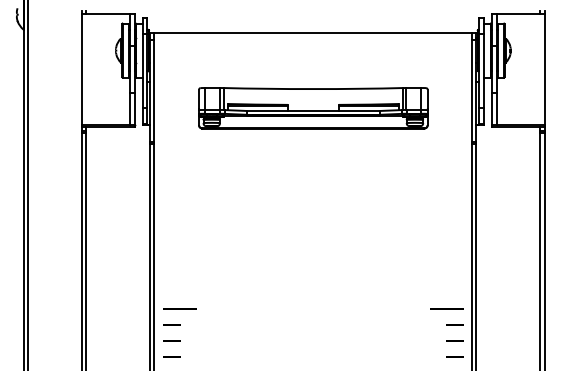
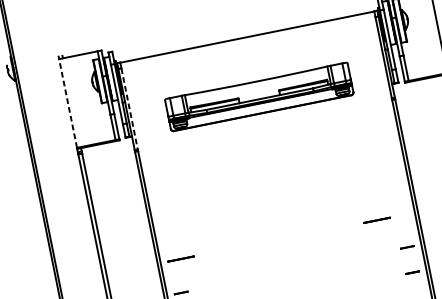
line: (81, 69) -> (68, 103), solid -> dashed
line: (154, 91) -> (129, 109), solid -> dashed
line: (179, 308) -> (180, 258), moved
line: (446, 308) -> (376, 219), moved
line: (454, 340) -> (409, 259), removed

